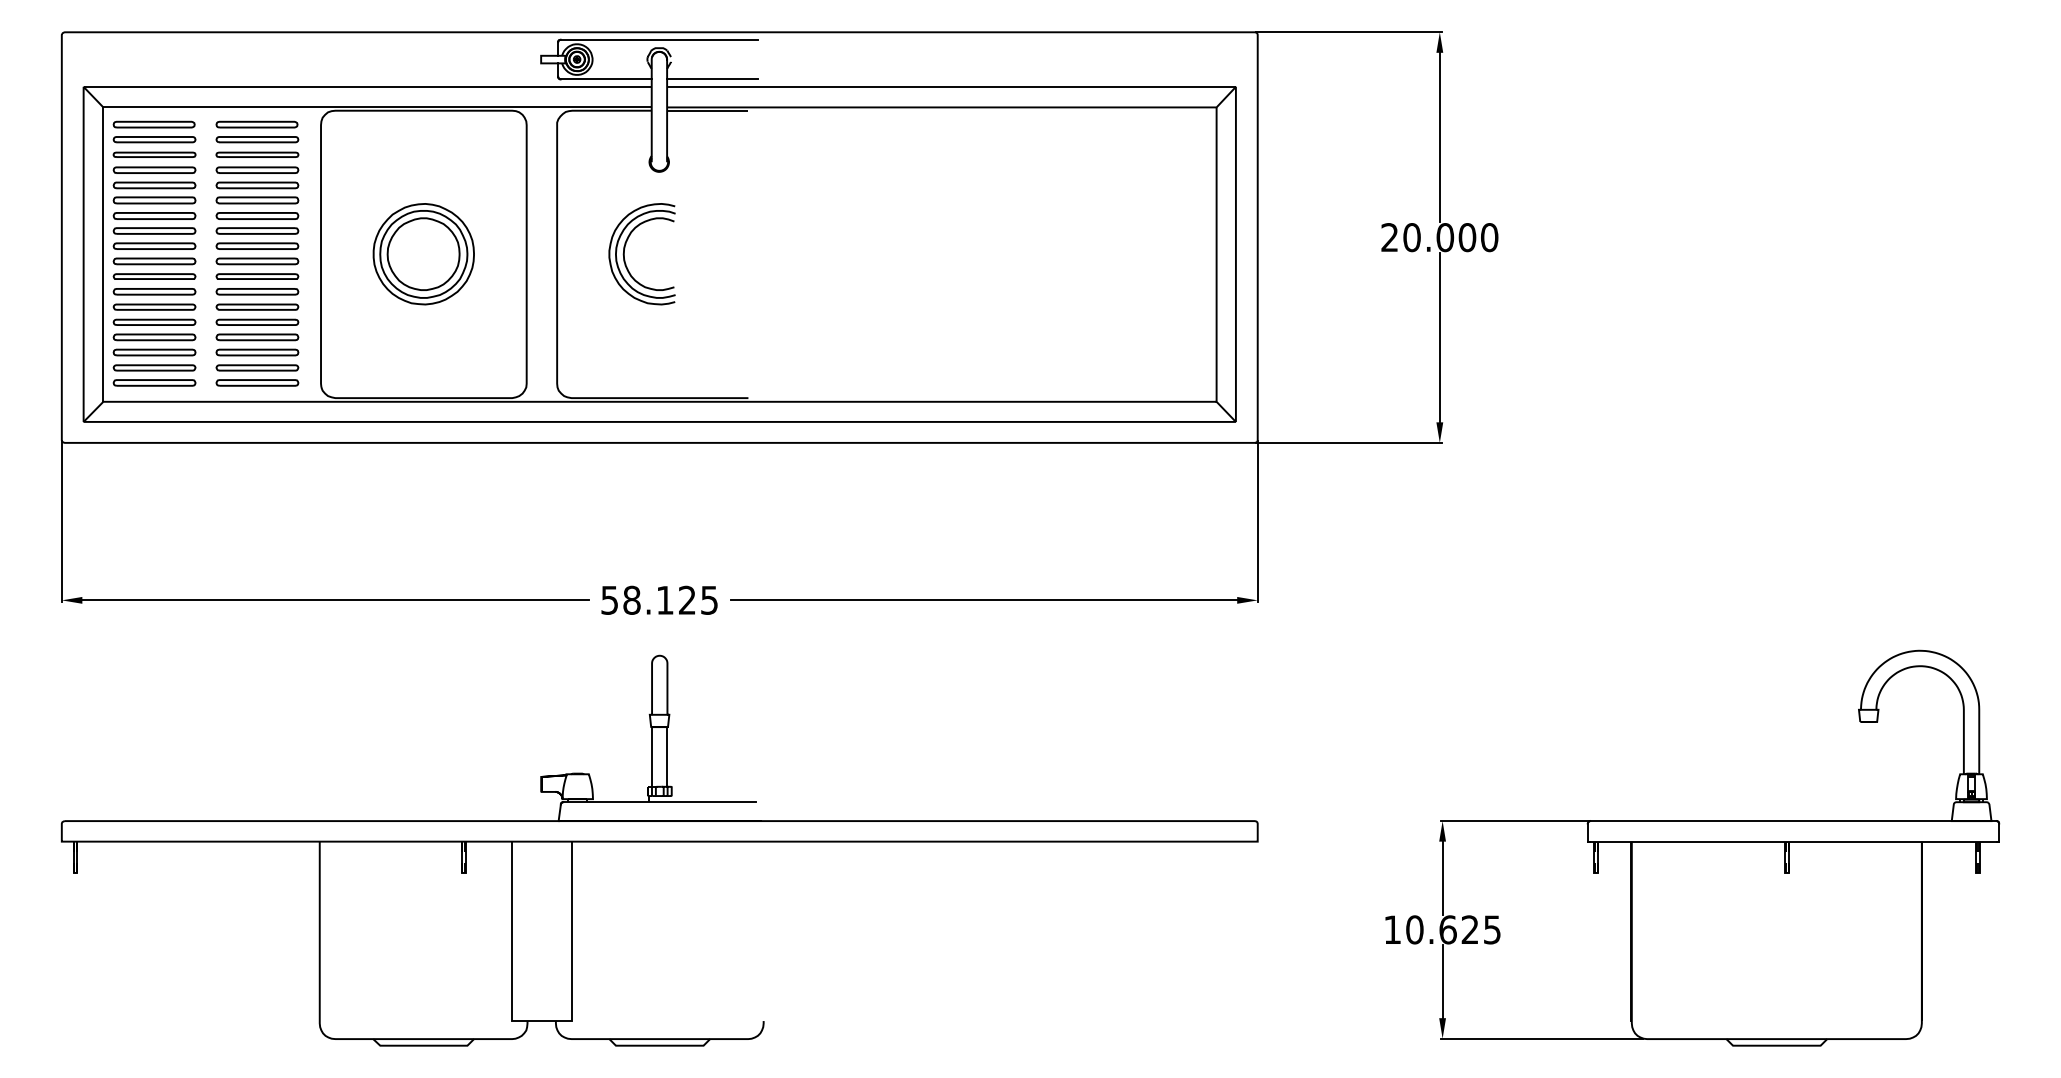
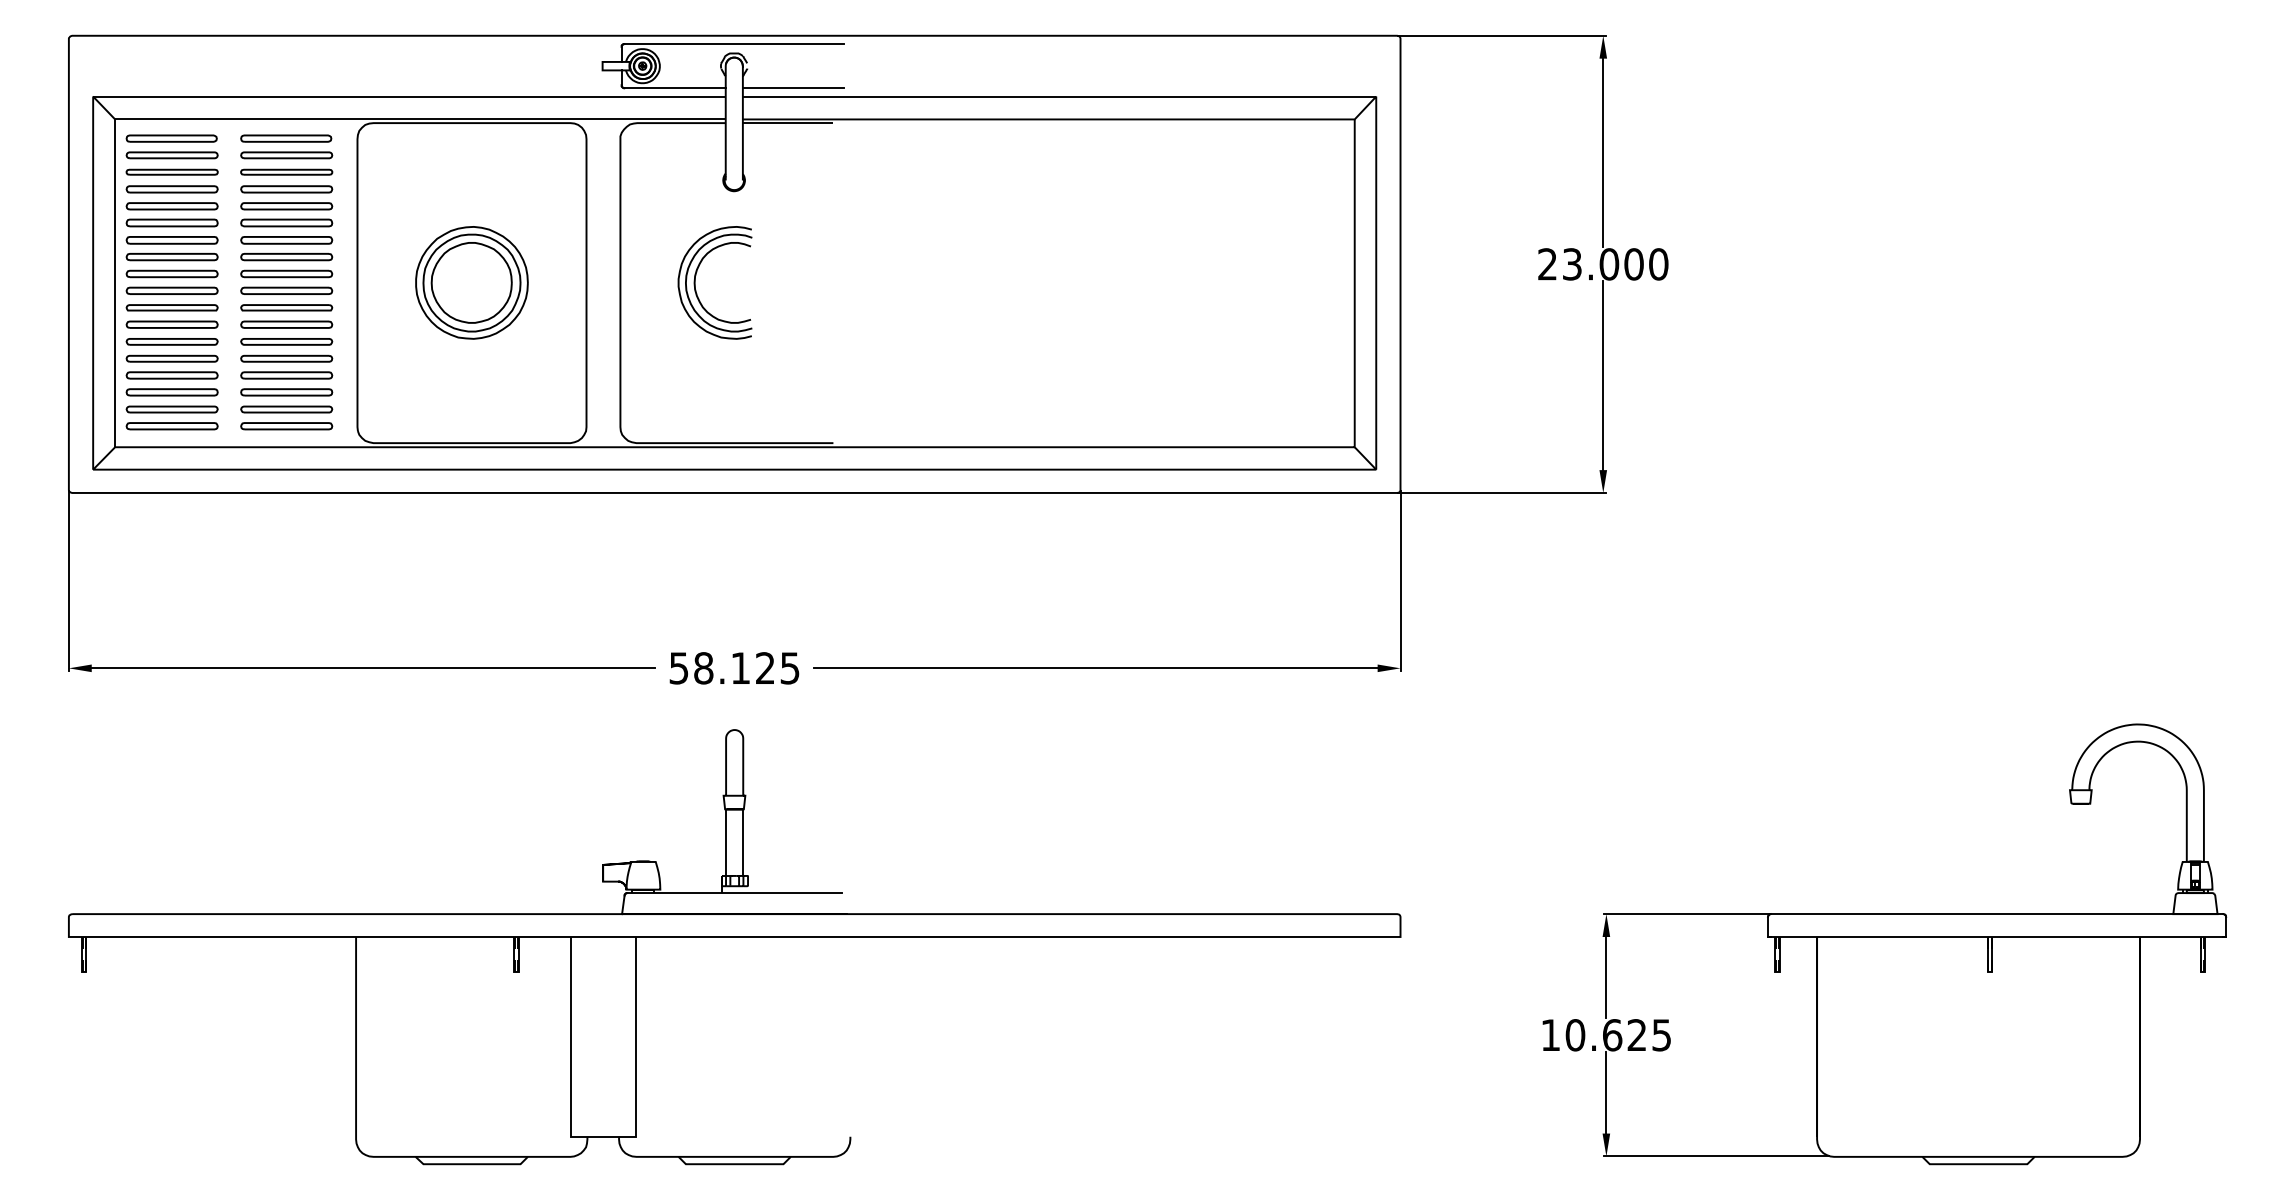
text: (1411, 237) -> (1571, 264), 20.000 -> 23.000

